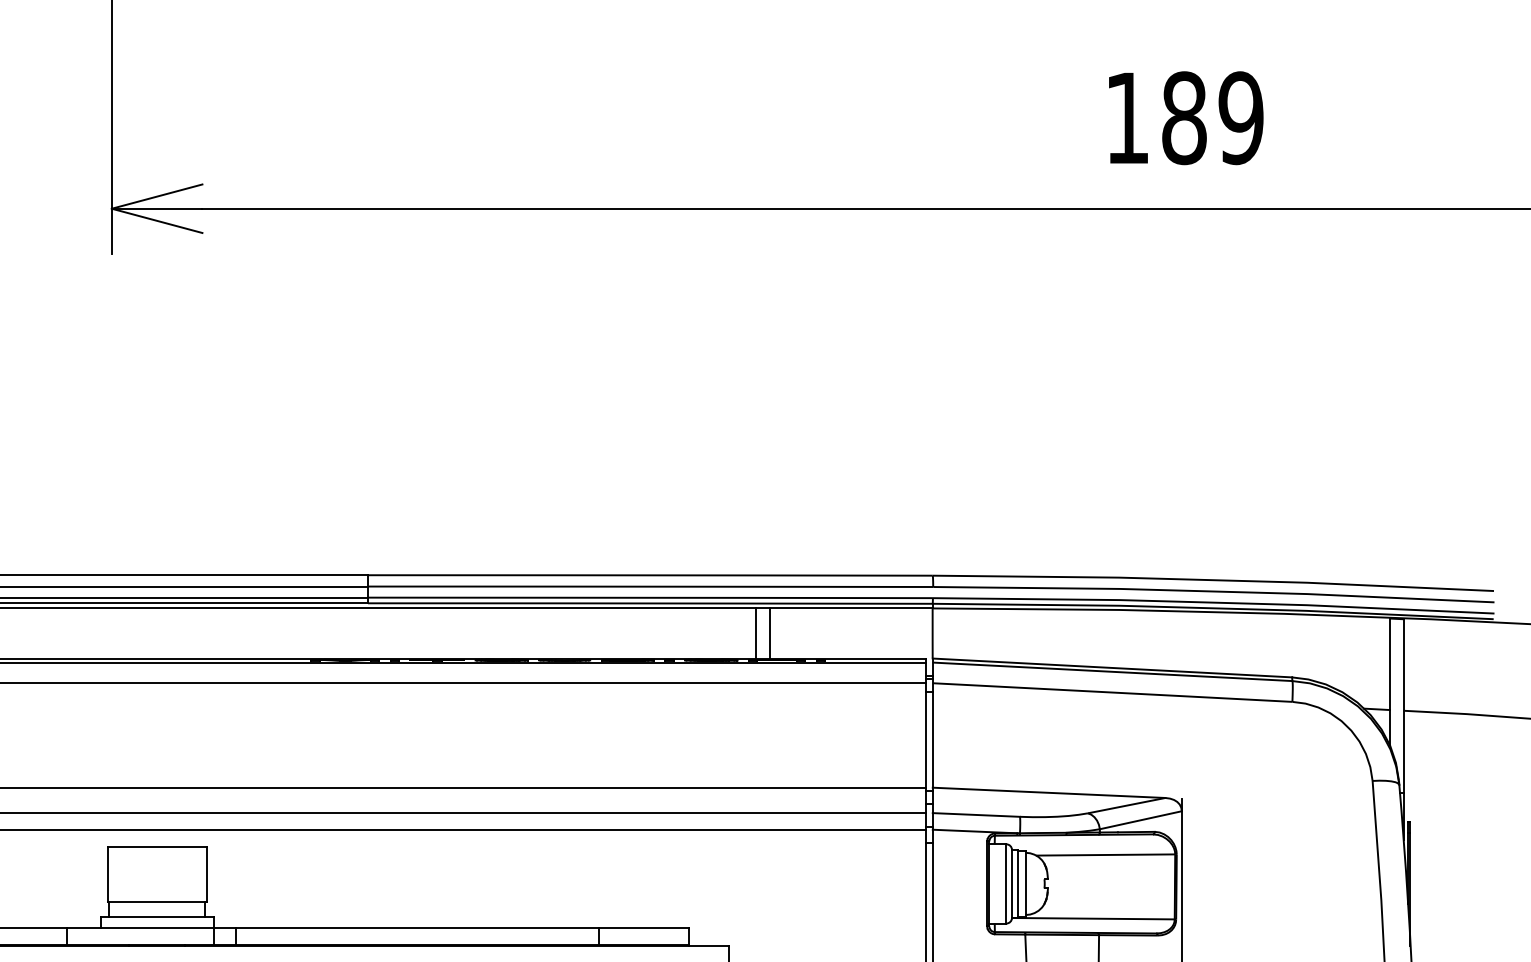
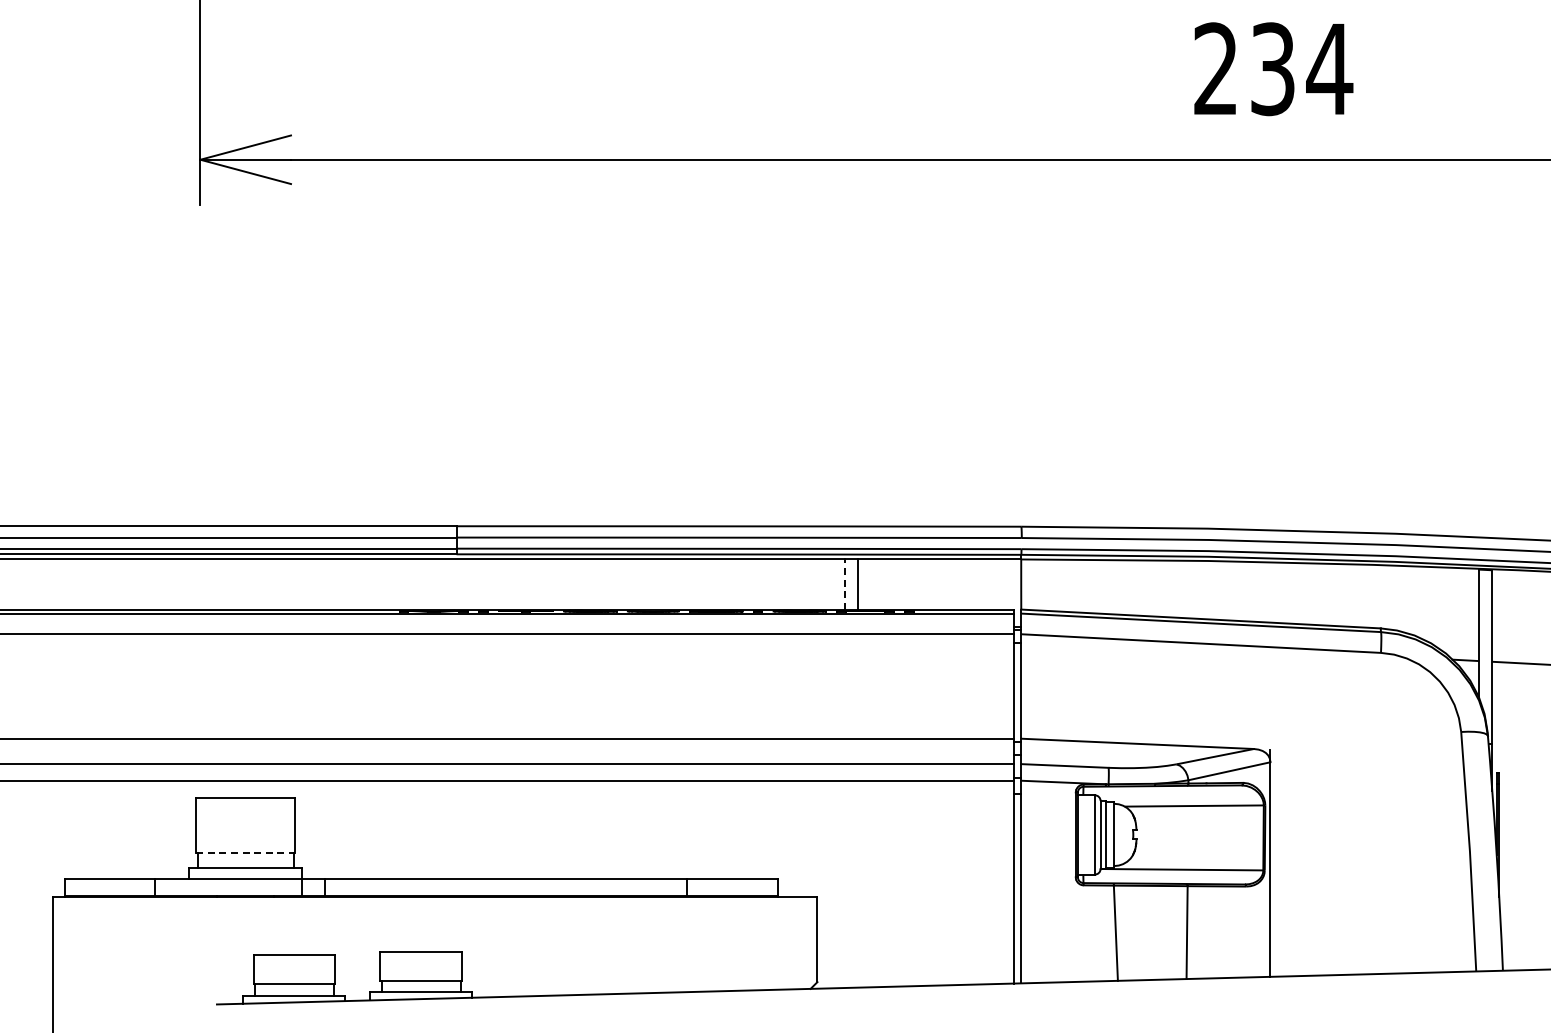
text: (1184, 118) -> (1273, 69), 189 -> 234
line: (755, 632) -> (844, 583), solid -> dashed
line: (157, 902) -> (246, 853), solid -> dashed

